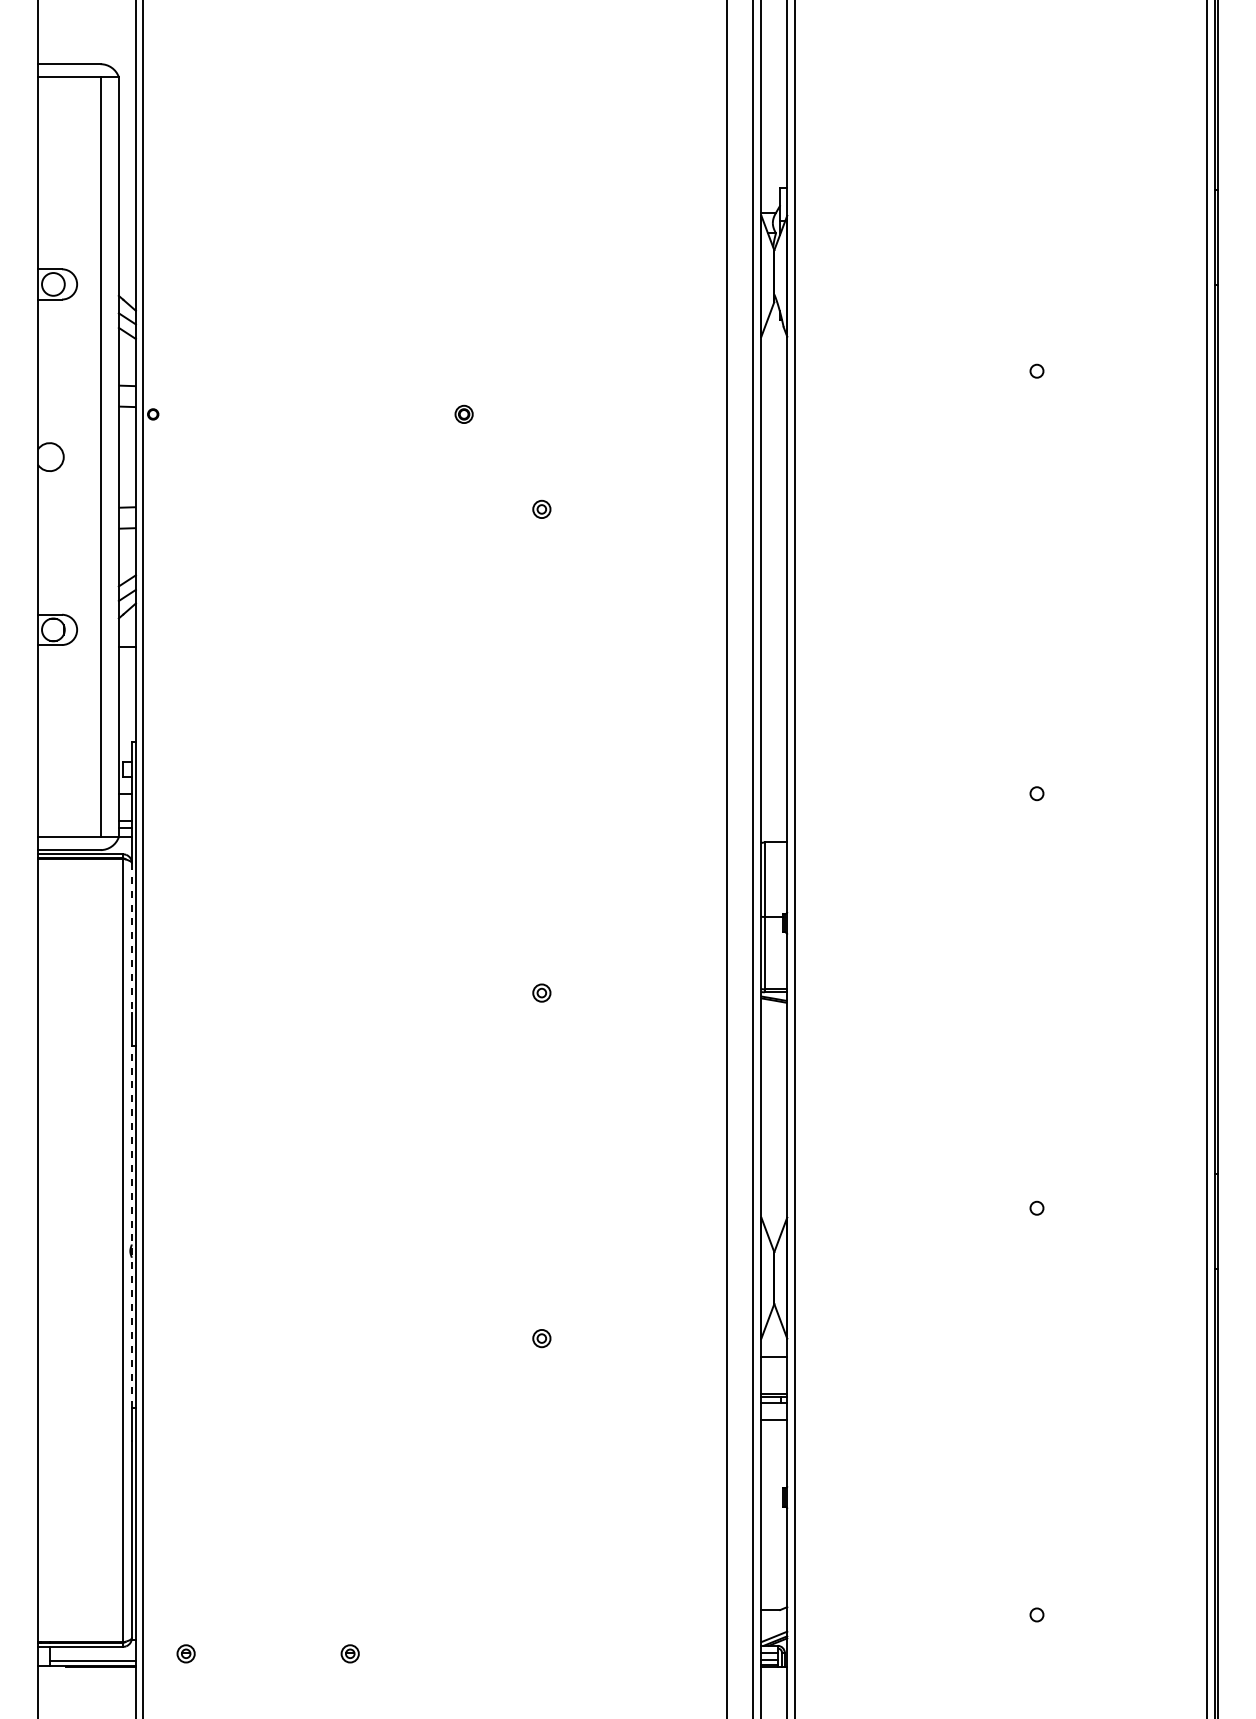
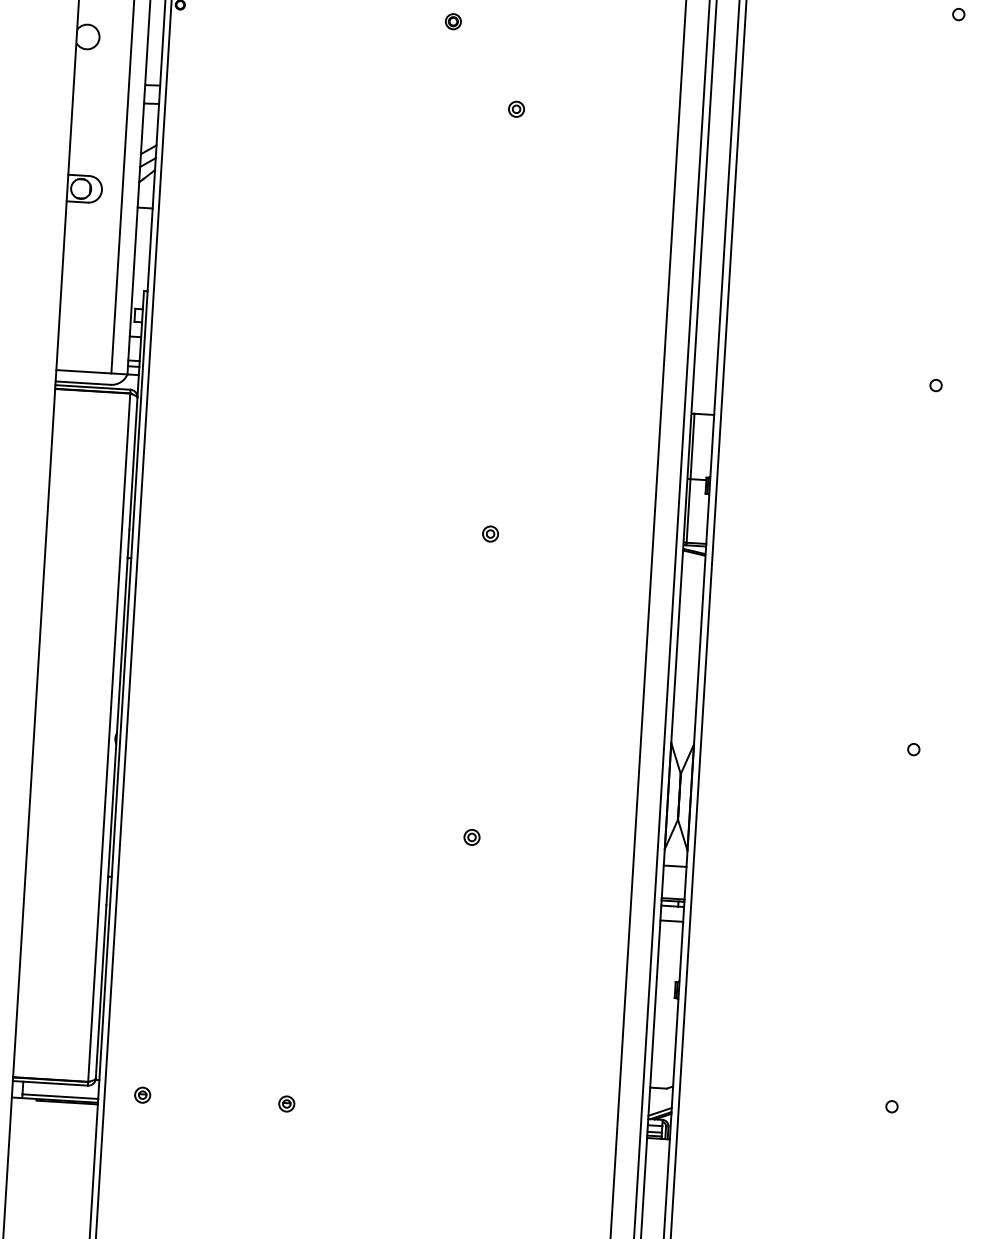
line: (131, 938) -> (133, 464), dashed -> solid
line: (131, 1226) -> (117, 716), dashed -> solid

